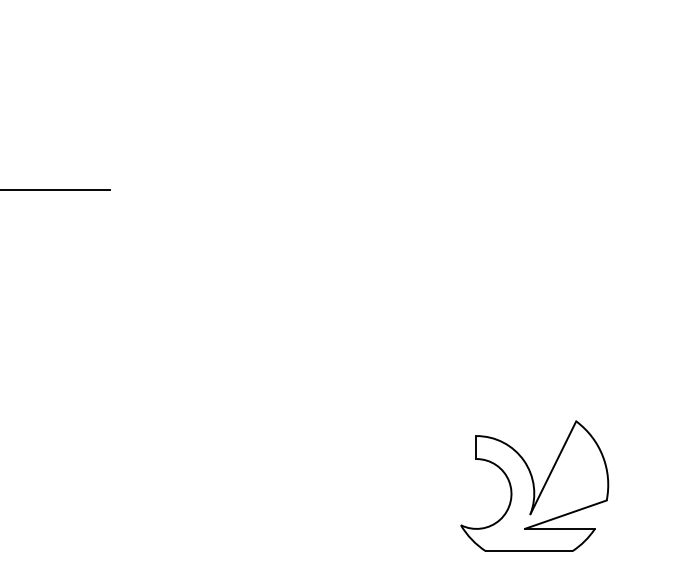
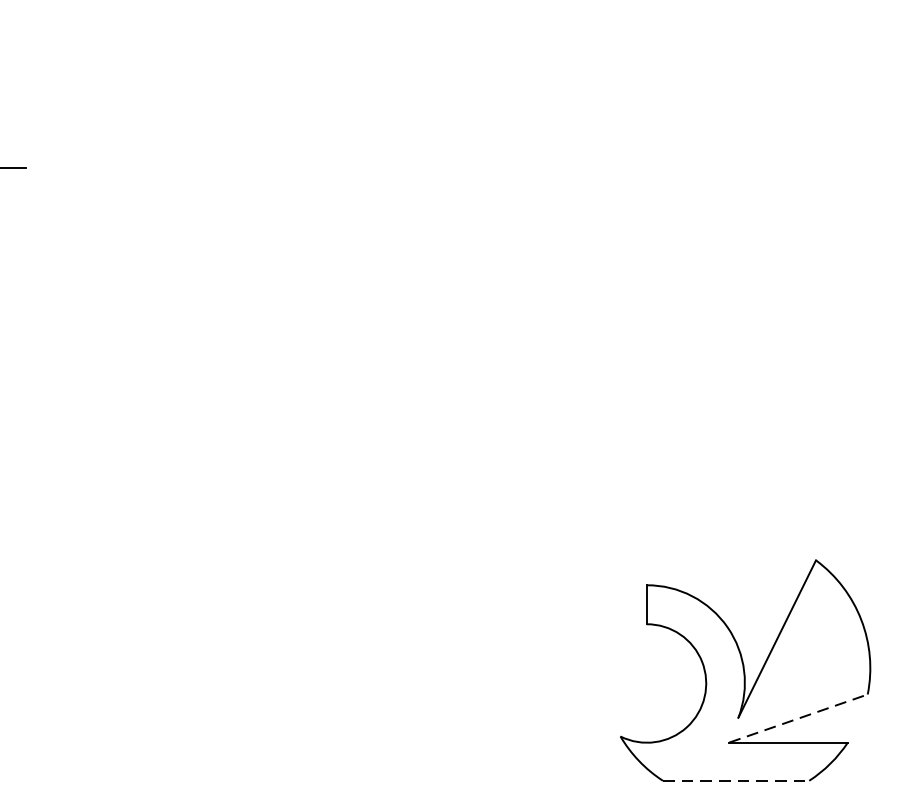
line: (566, 514) -> (799, 718), solid -> dashed
line: (529, 551) -> (736, 781), solid -> dashed

